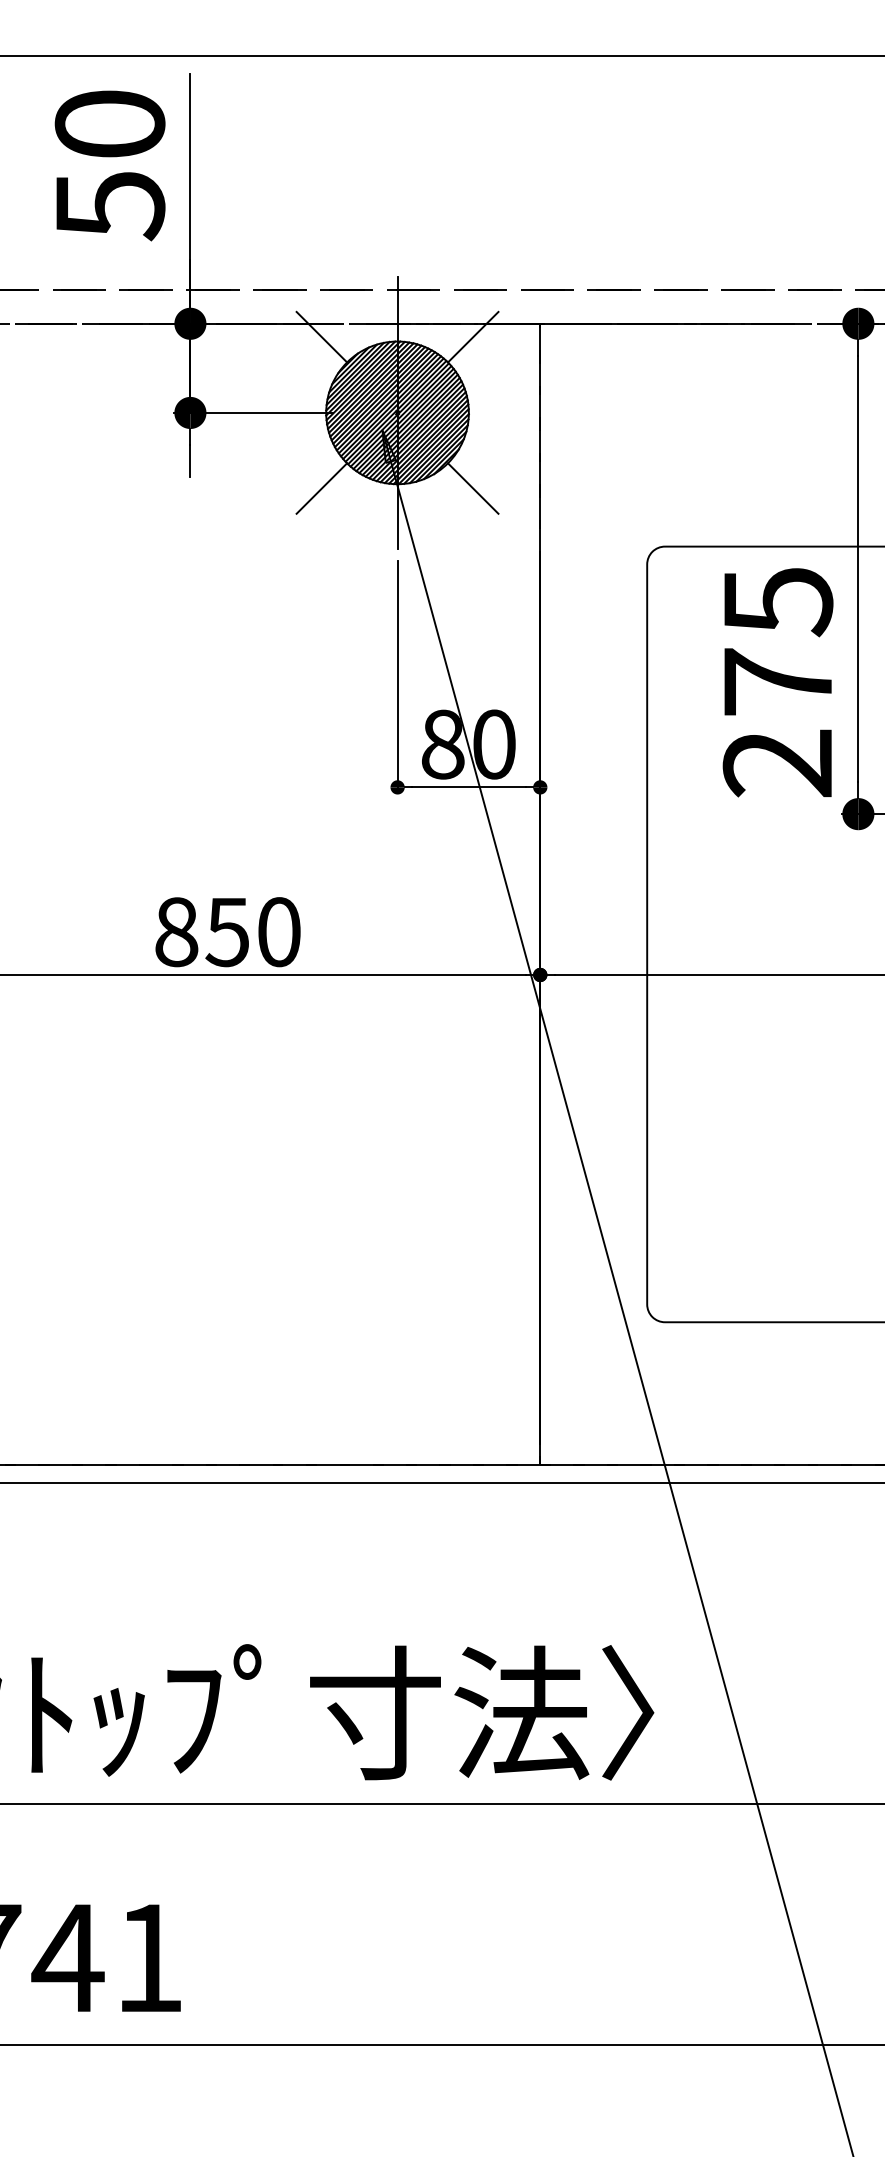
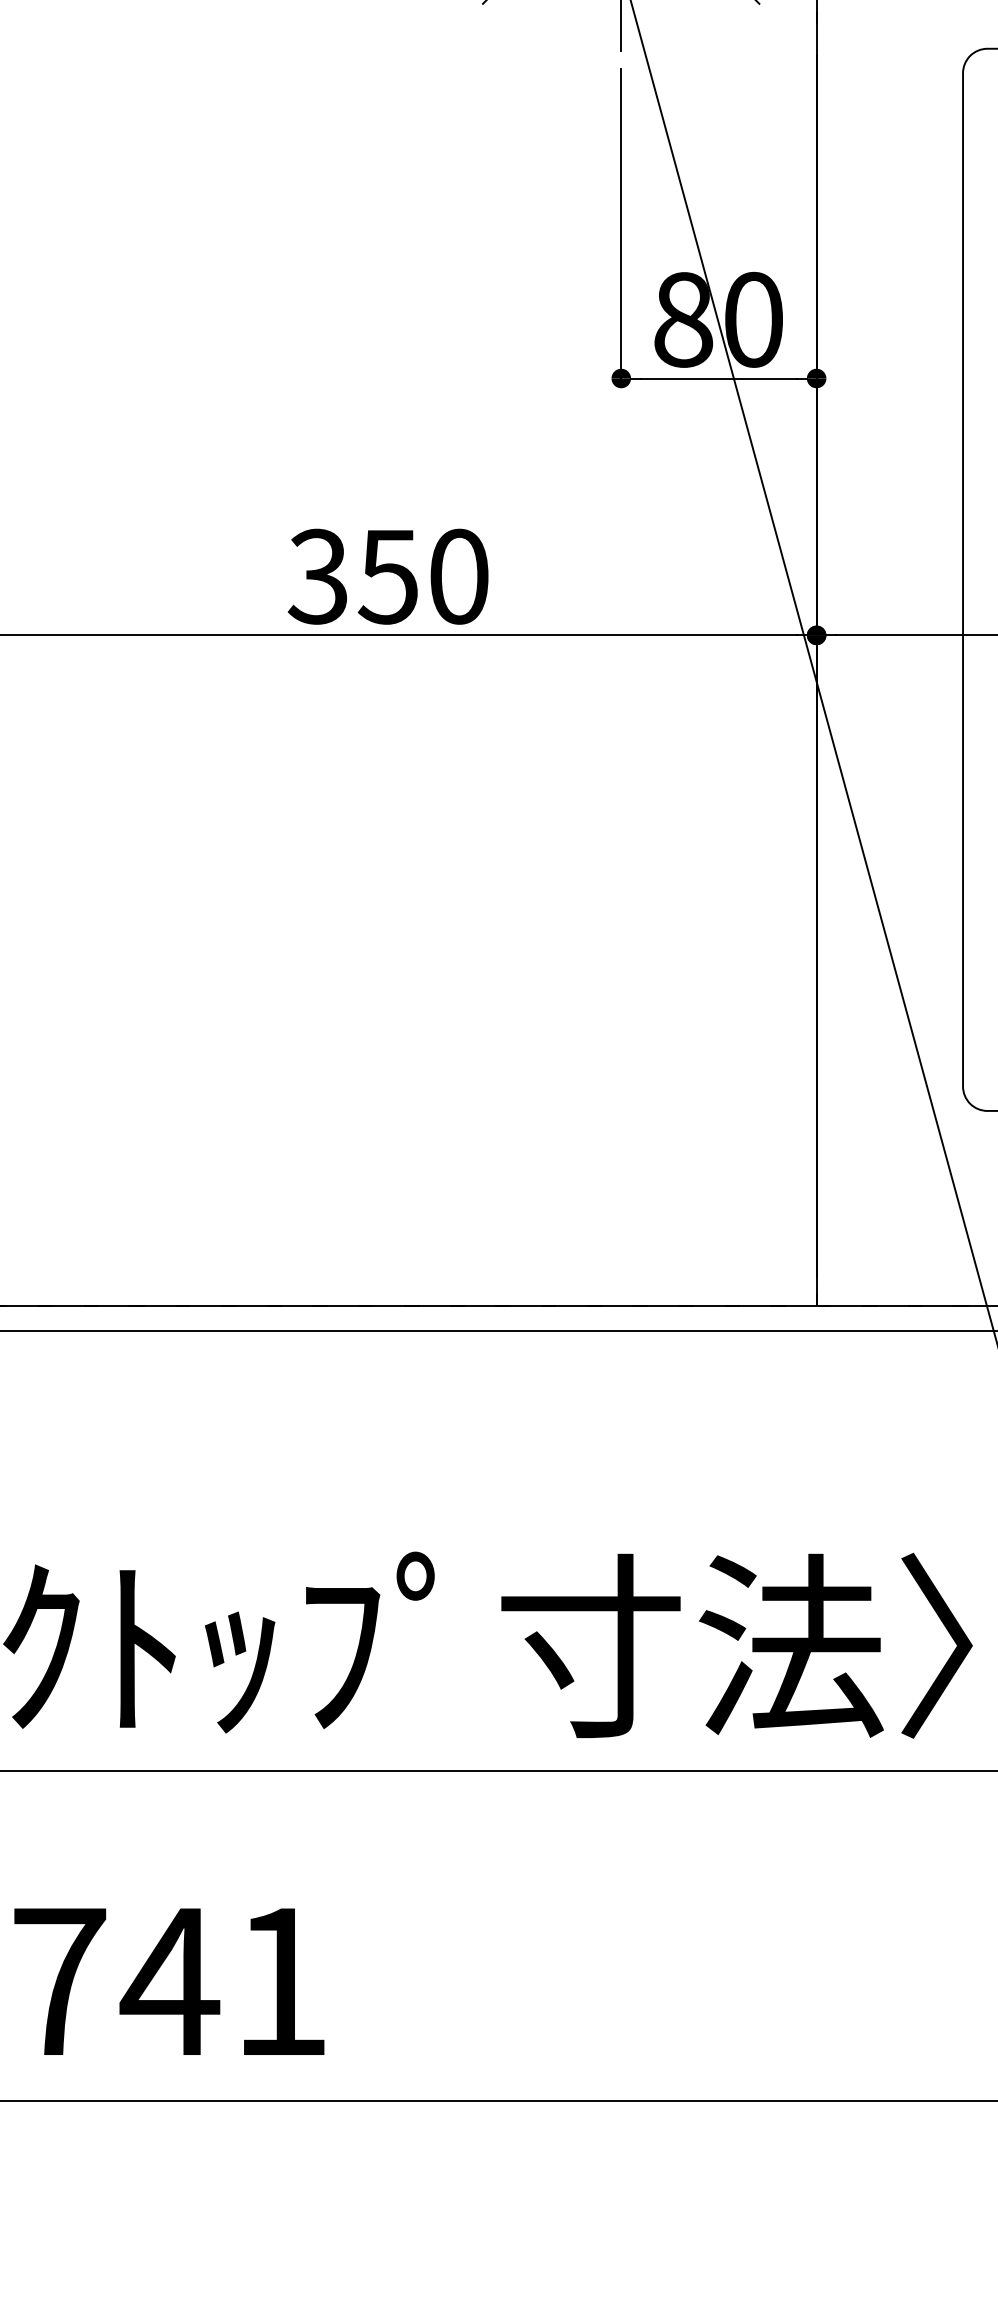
text: (176, 932) -> (318, 577), 850 -> 350

